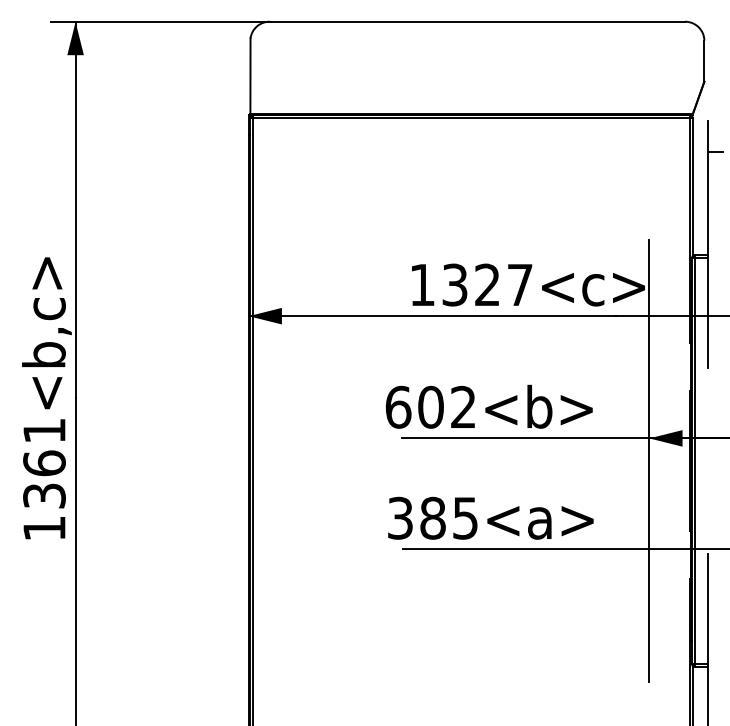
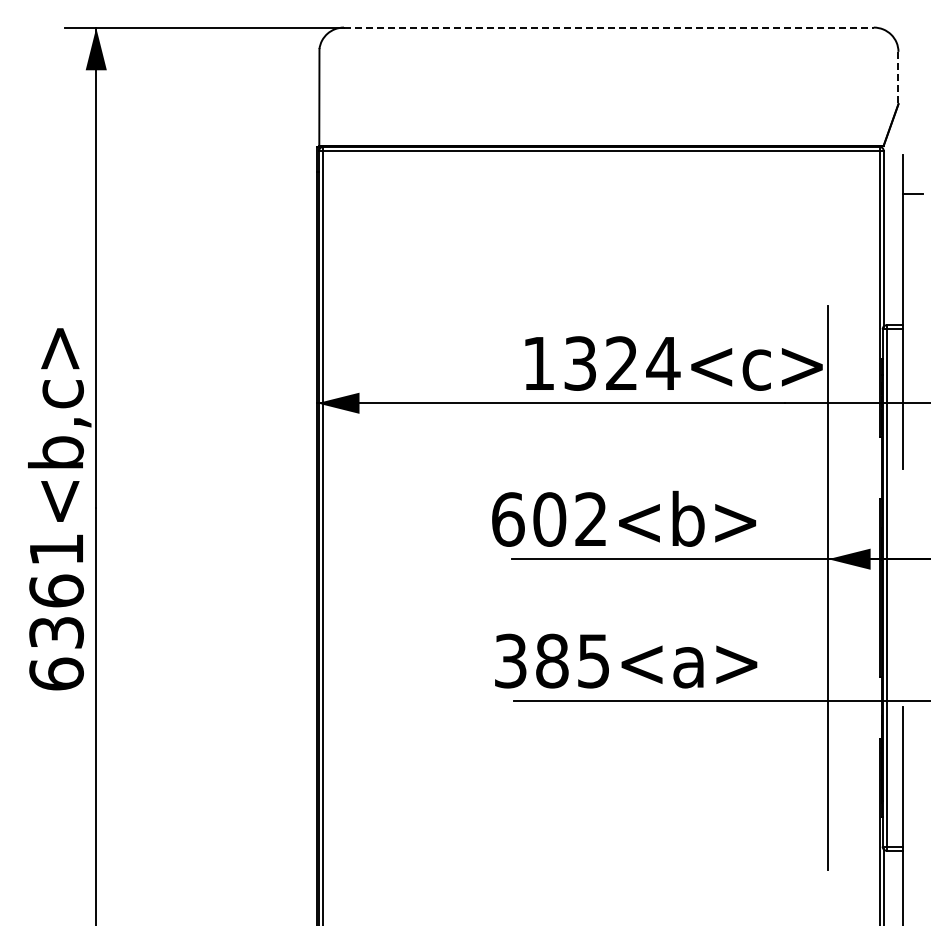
line: (477, 21) -> (608, 27), solid -> dashed
line: (704, 61) -> (898, 78), solid -> dashed
text: (520, 285) -> (663, 363), 1327<c> -> 1324<c>
text: (44, 527) -> (56, 673), 1361<b,c> -> 6361<b,c>

